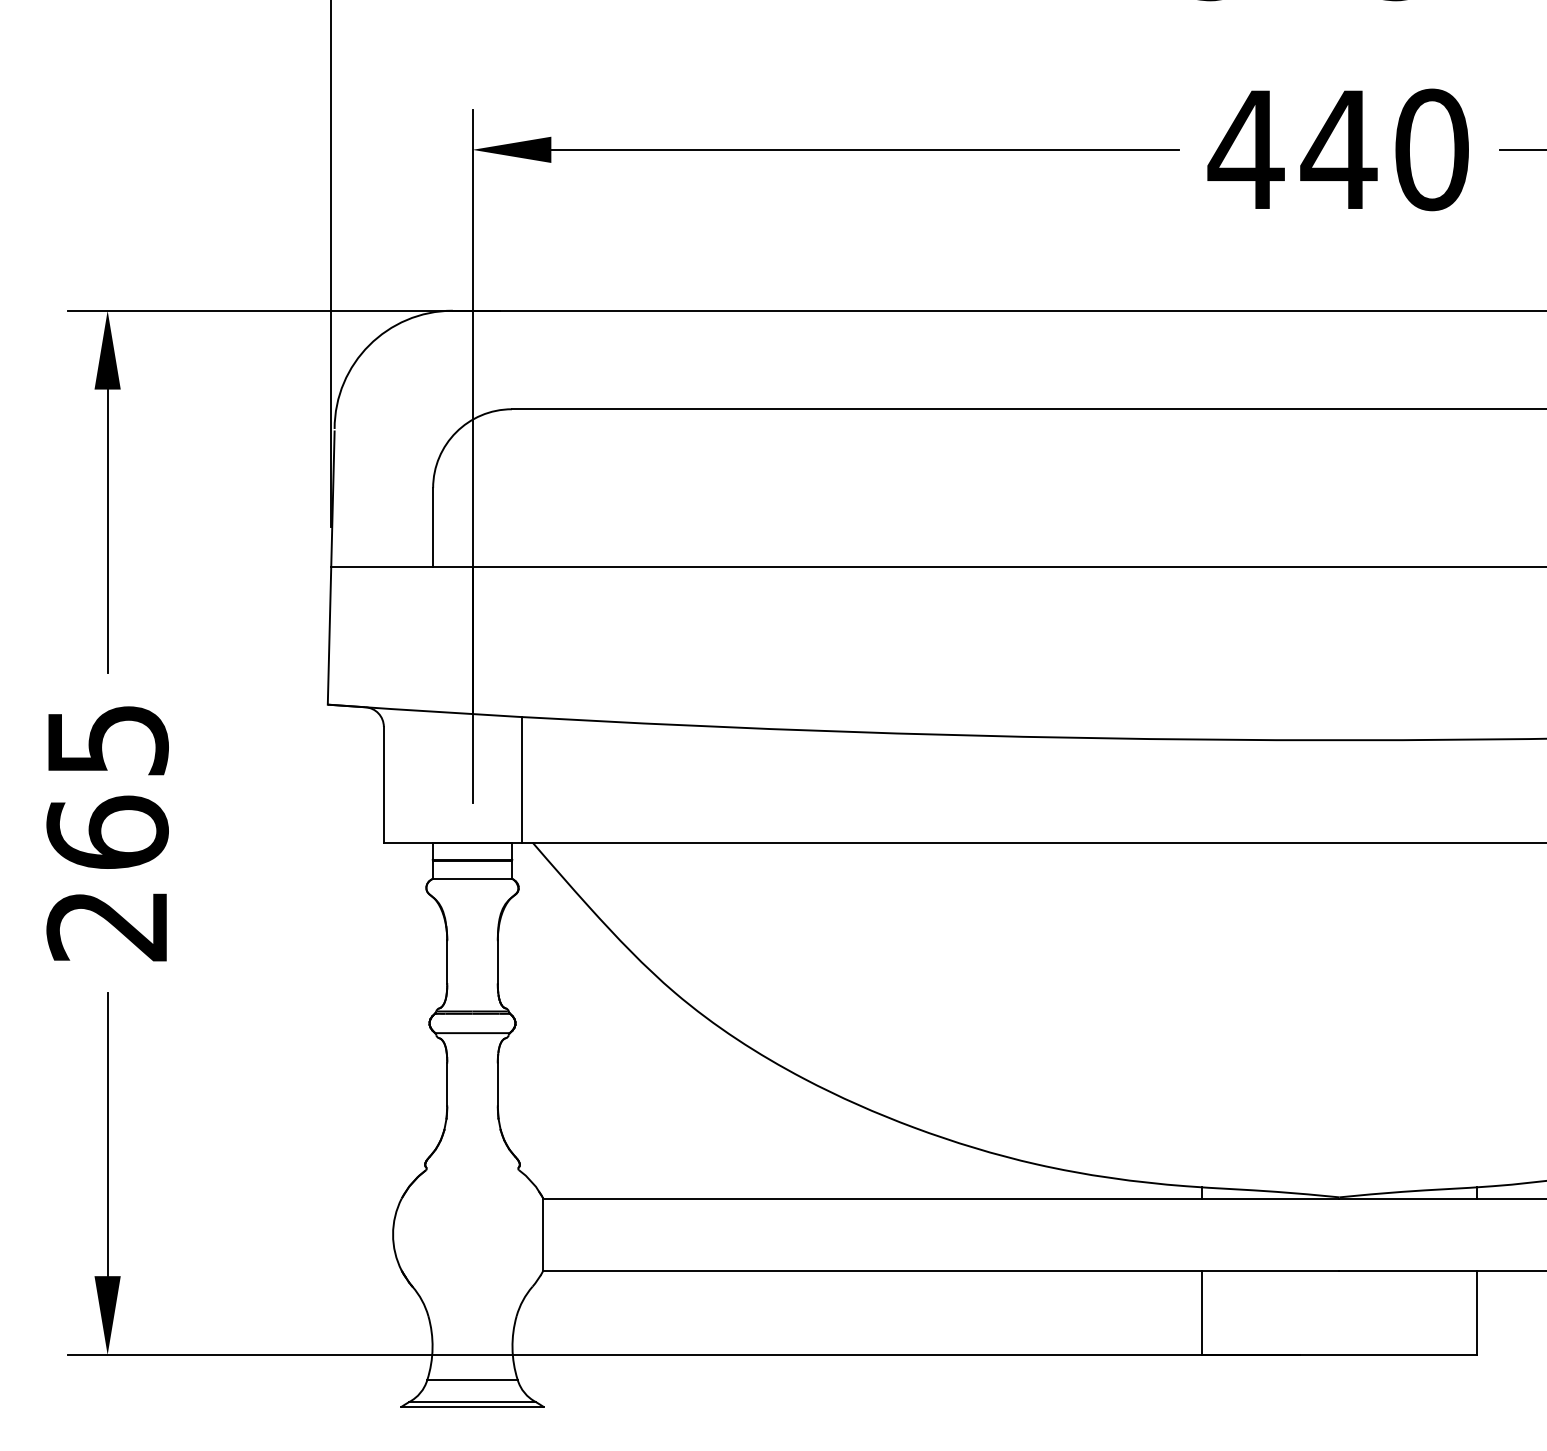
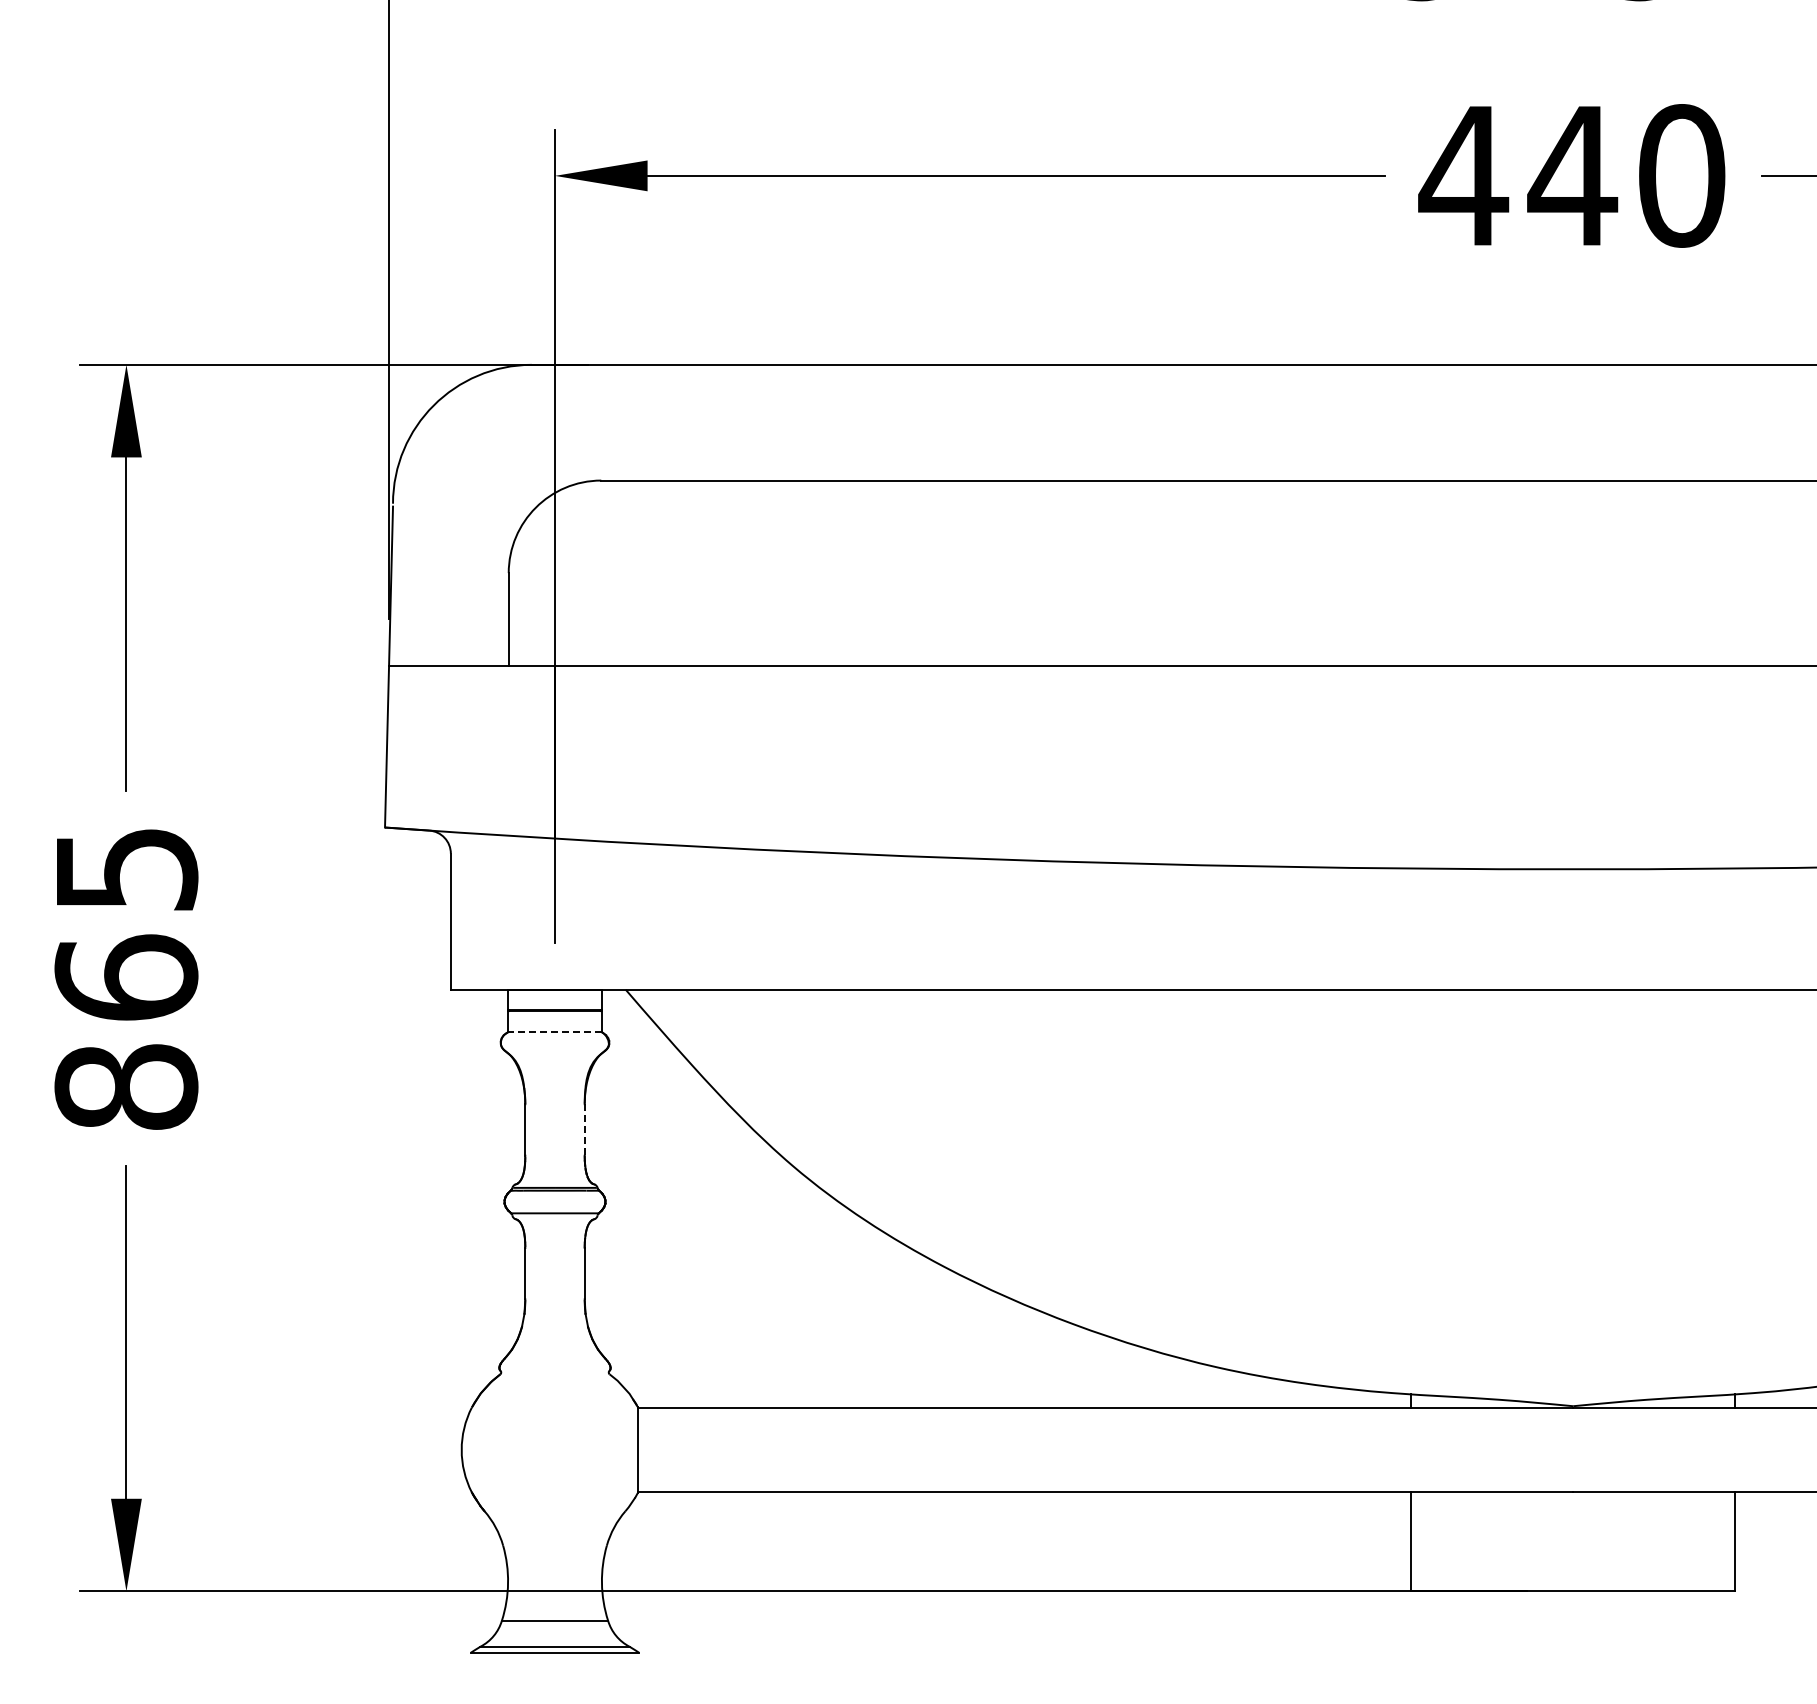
line: (521, 779) -> (612, 915), removed
line: (472, 879) -> (555, 1032), solid -> dashed
text: (107, 925) -> (126, 1086), 265 -> 865
line: (497, 961) -> (584, 1129), solid -> dashed

